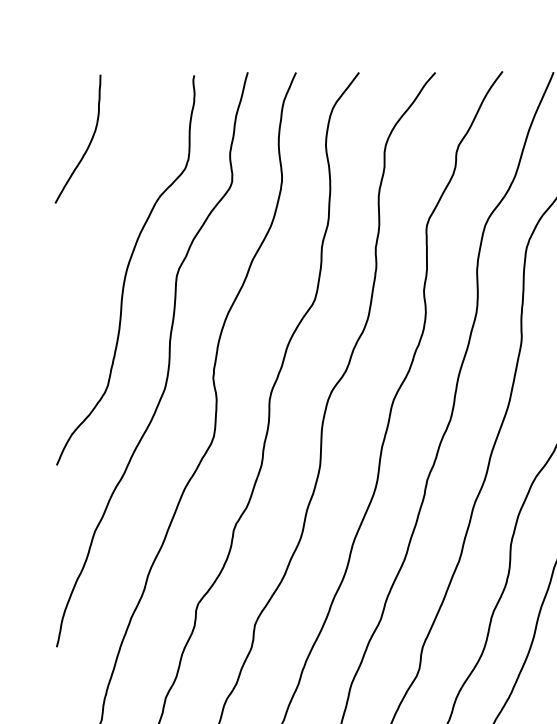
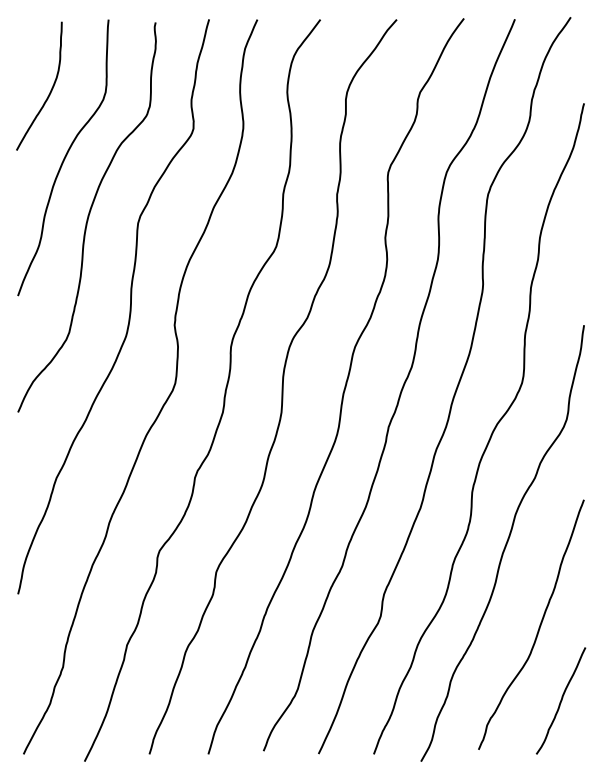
curve: (103, 210) -> (64, 157), added

